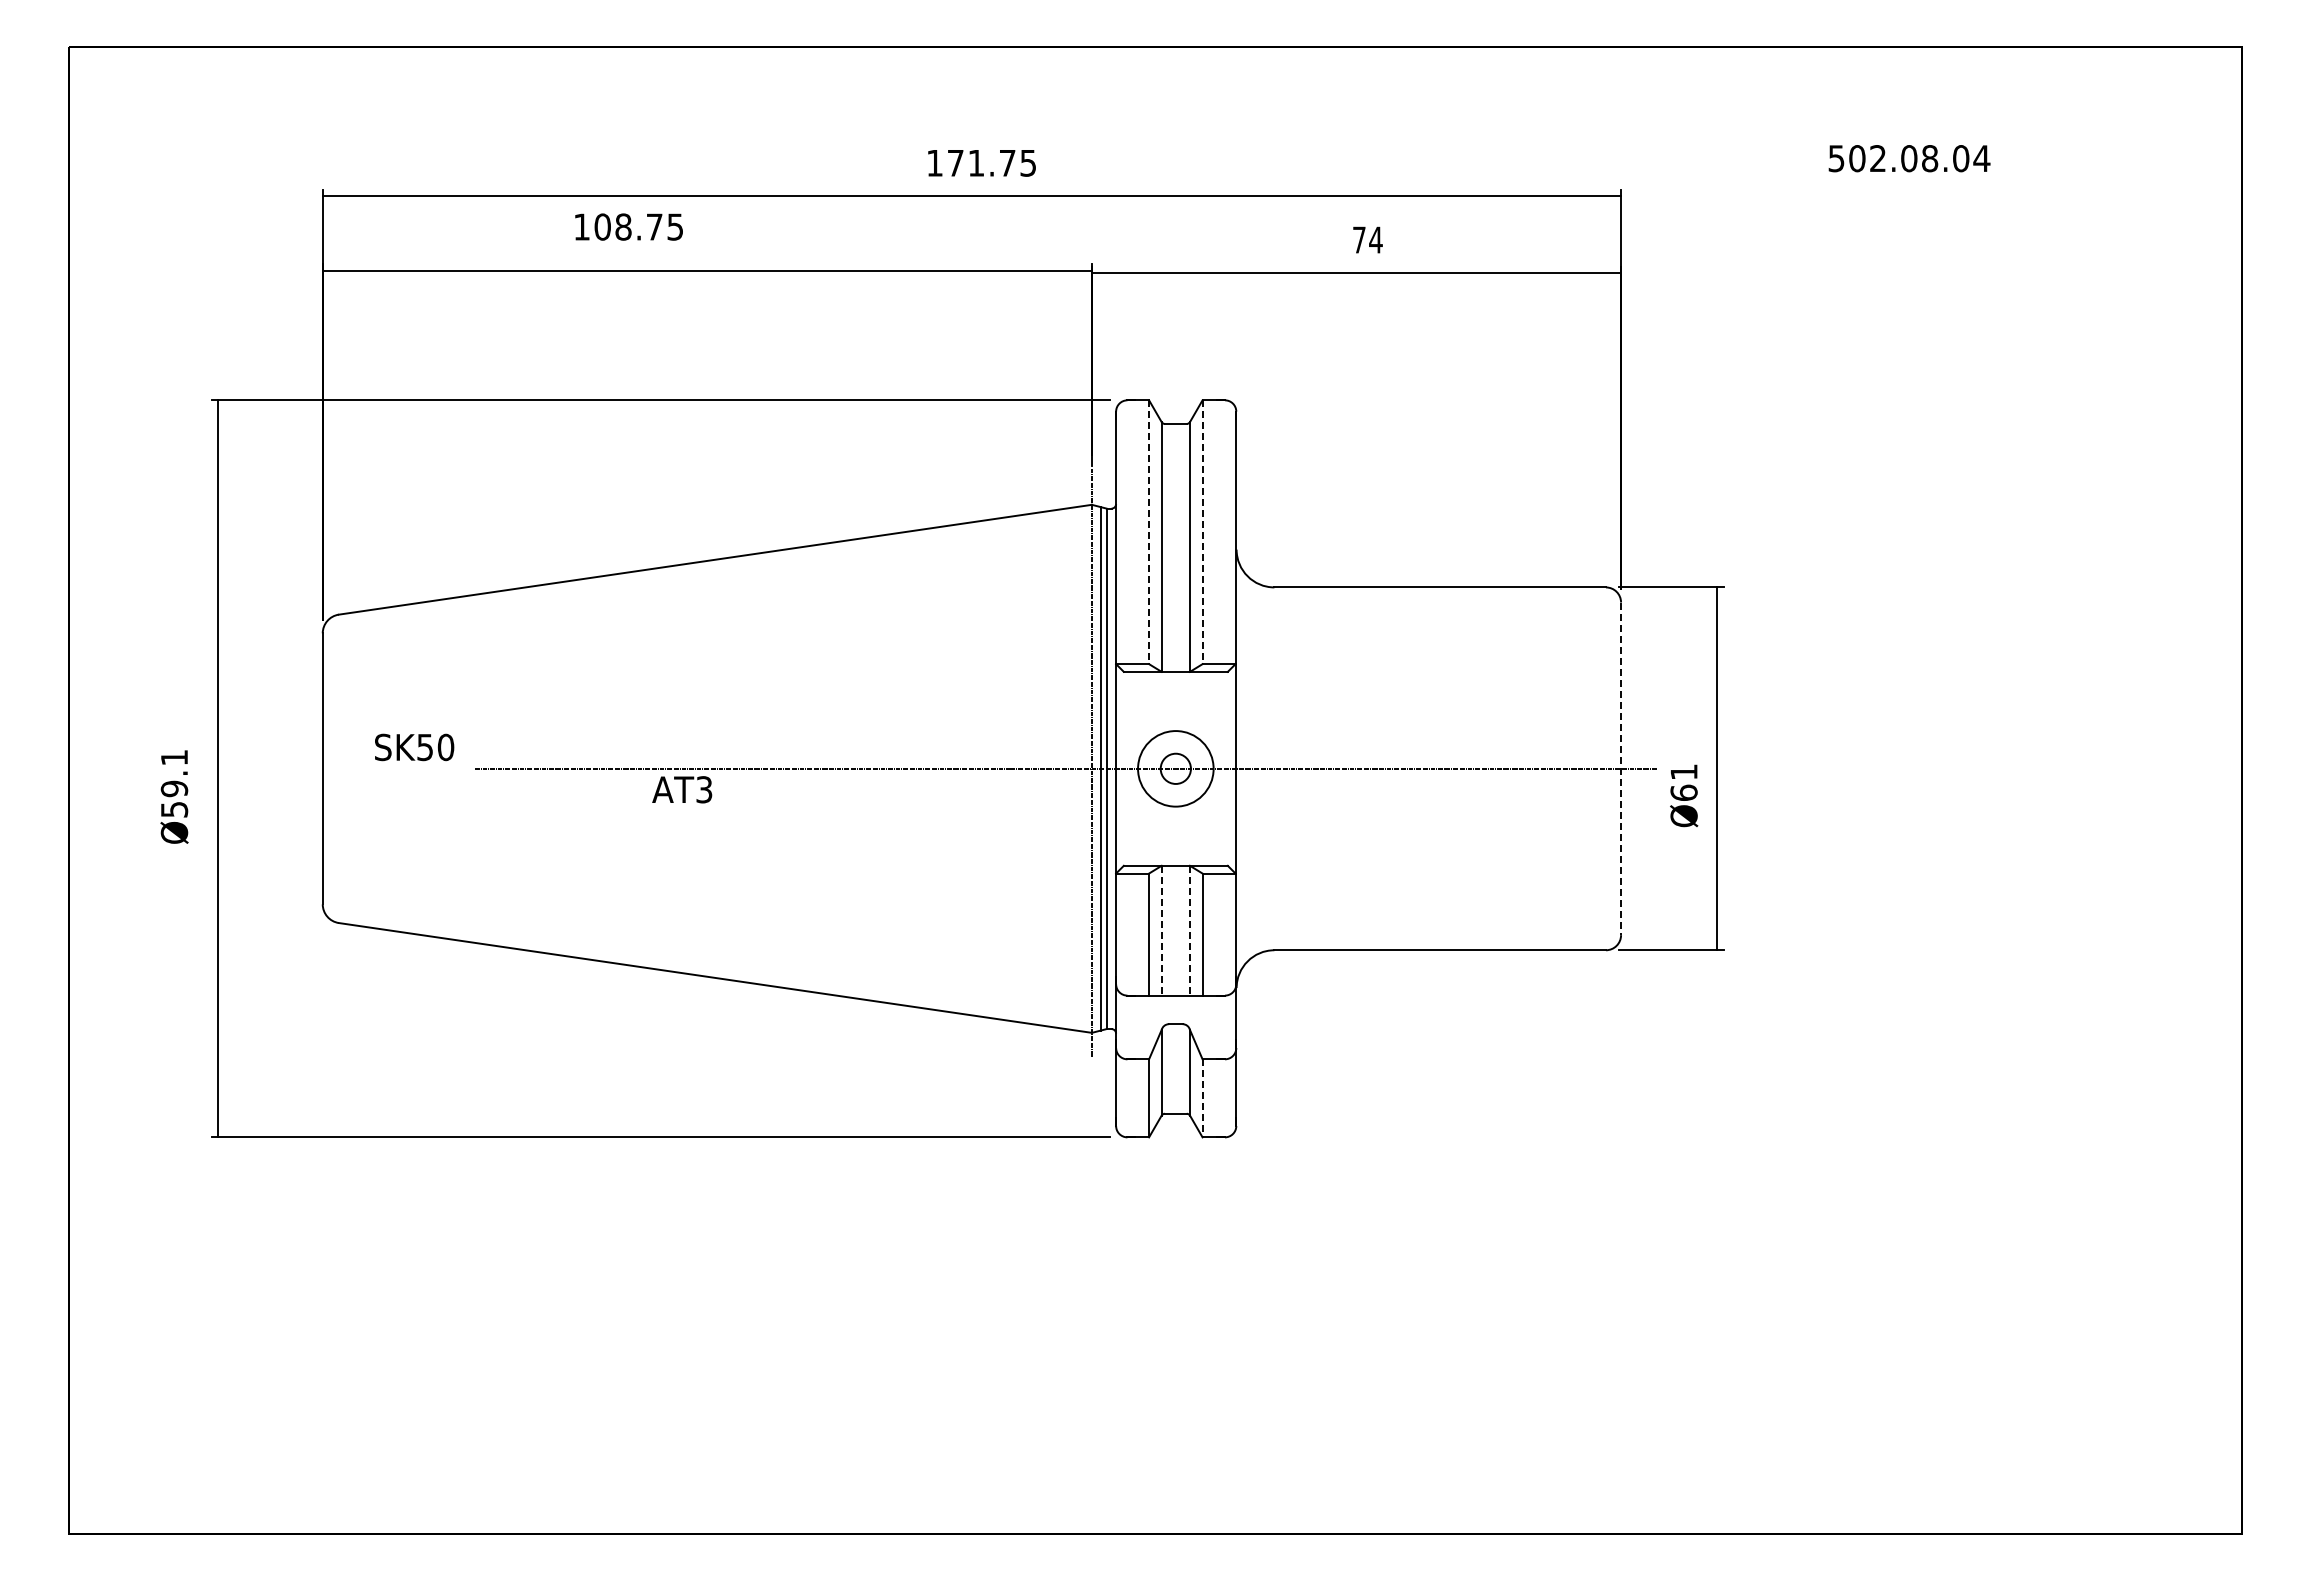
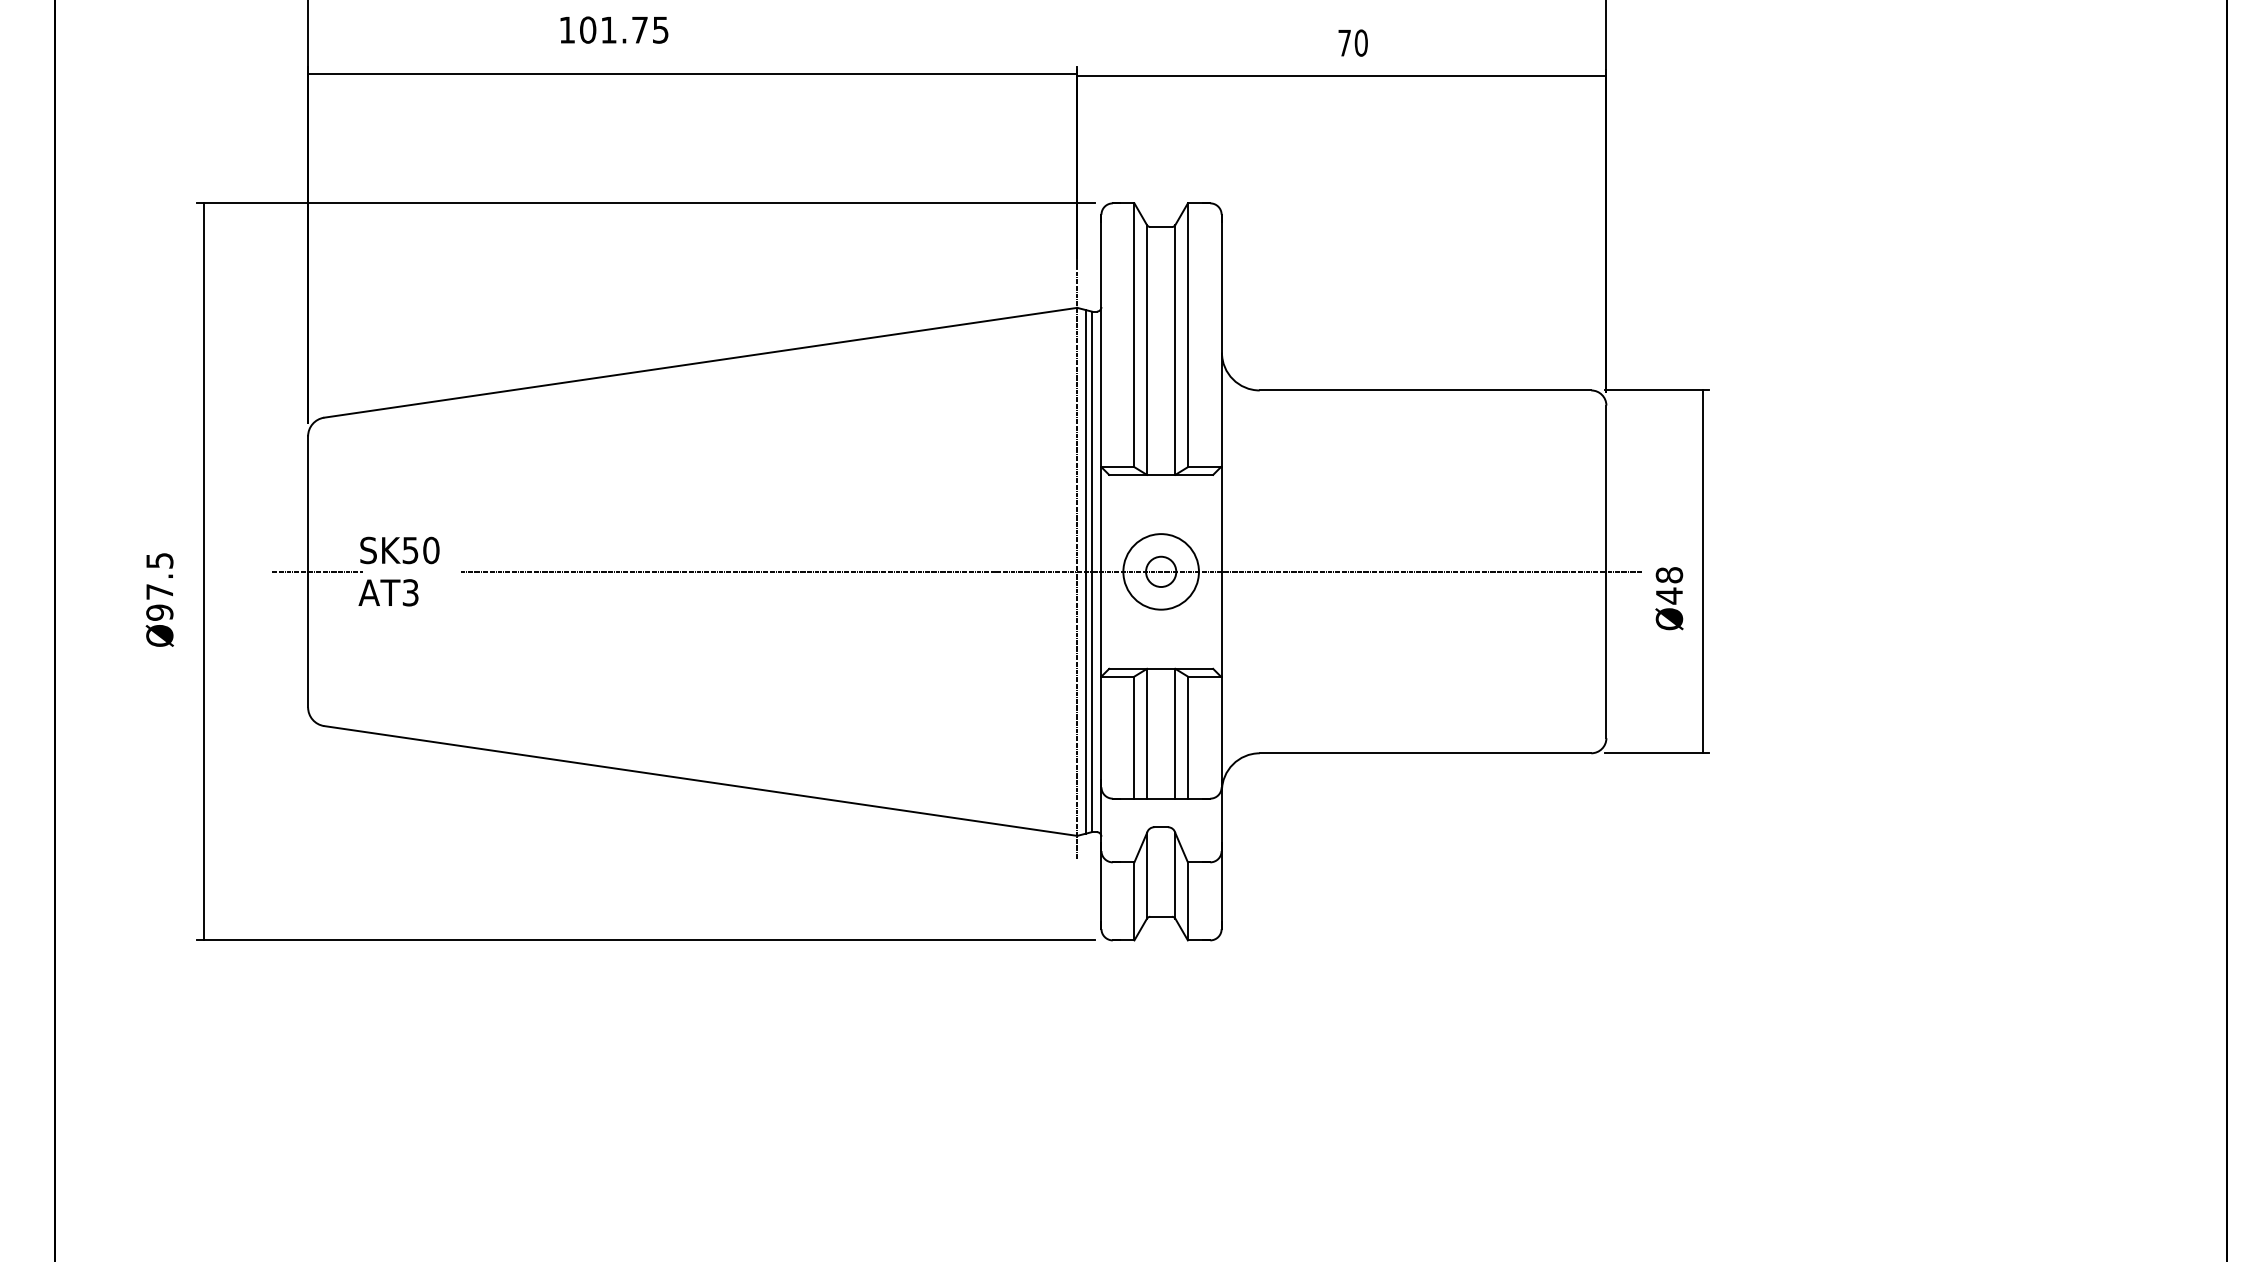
text: (623, 226) -> (608, 29), 108.75 -> 101.75
text: (1375, 239) -> (1360, 42), 74 -> 70
line: (1149, 532) -> (1134, 335), dashed -> solid
line: (1202, 532) -> (1187, 335), dashed -> solid
line: (331, 768) -> (316, 571), added
line: (1621, 769) -> (1606, 572), dashed -> solid
text: (1683, 782) -> (1668, 585), Ø61 -> Ø48
text: (174, 783) -> (159, 586), Ø59.1 -> Ø97.5
text: (682, 789) -> (388, 592), moved
line: (1161, 930) -> (1146, 733), dashed -> solid
line: (1190, 930) -> (1175, 733), dashed -> solid
line: (1202, 1098) -> (1187, 901), dashed -> solid

